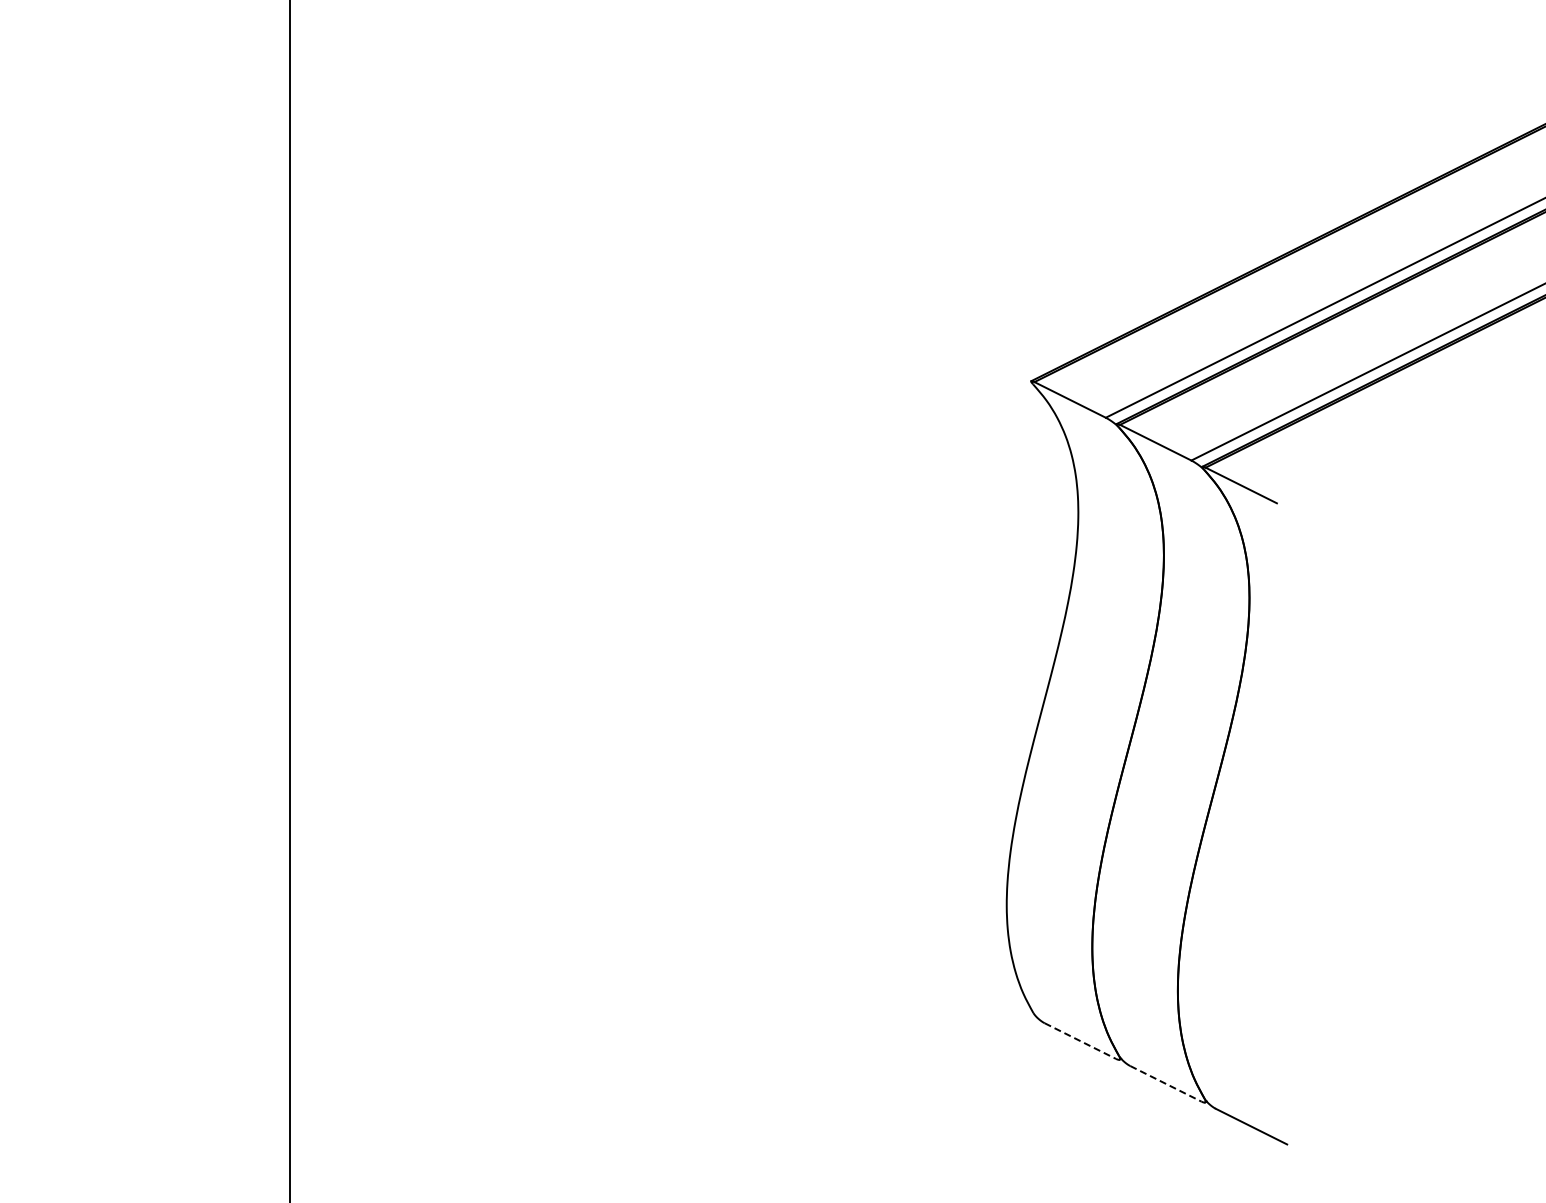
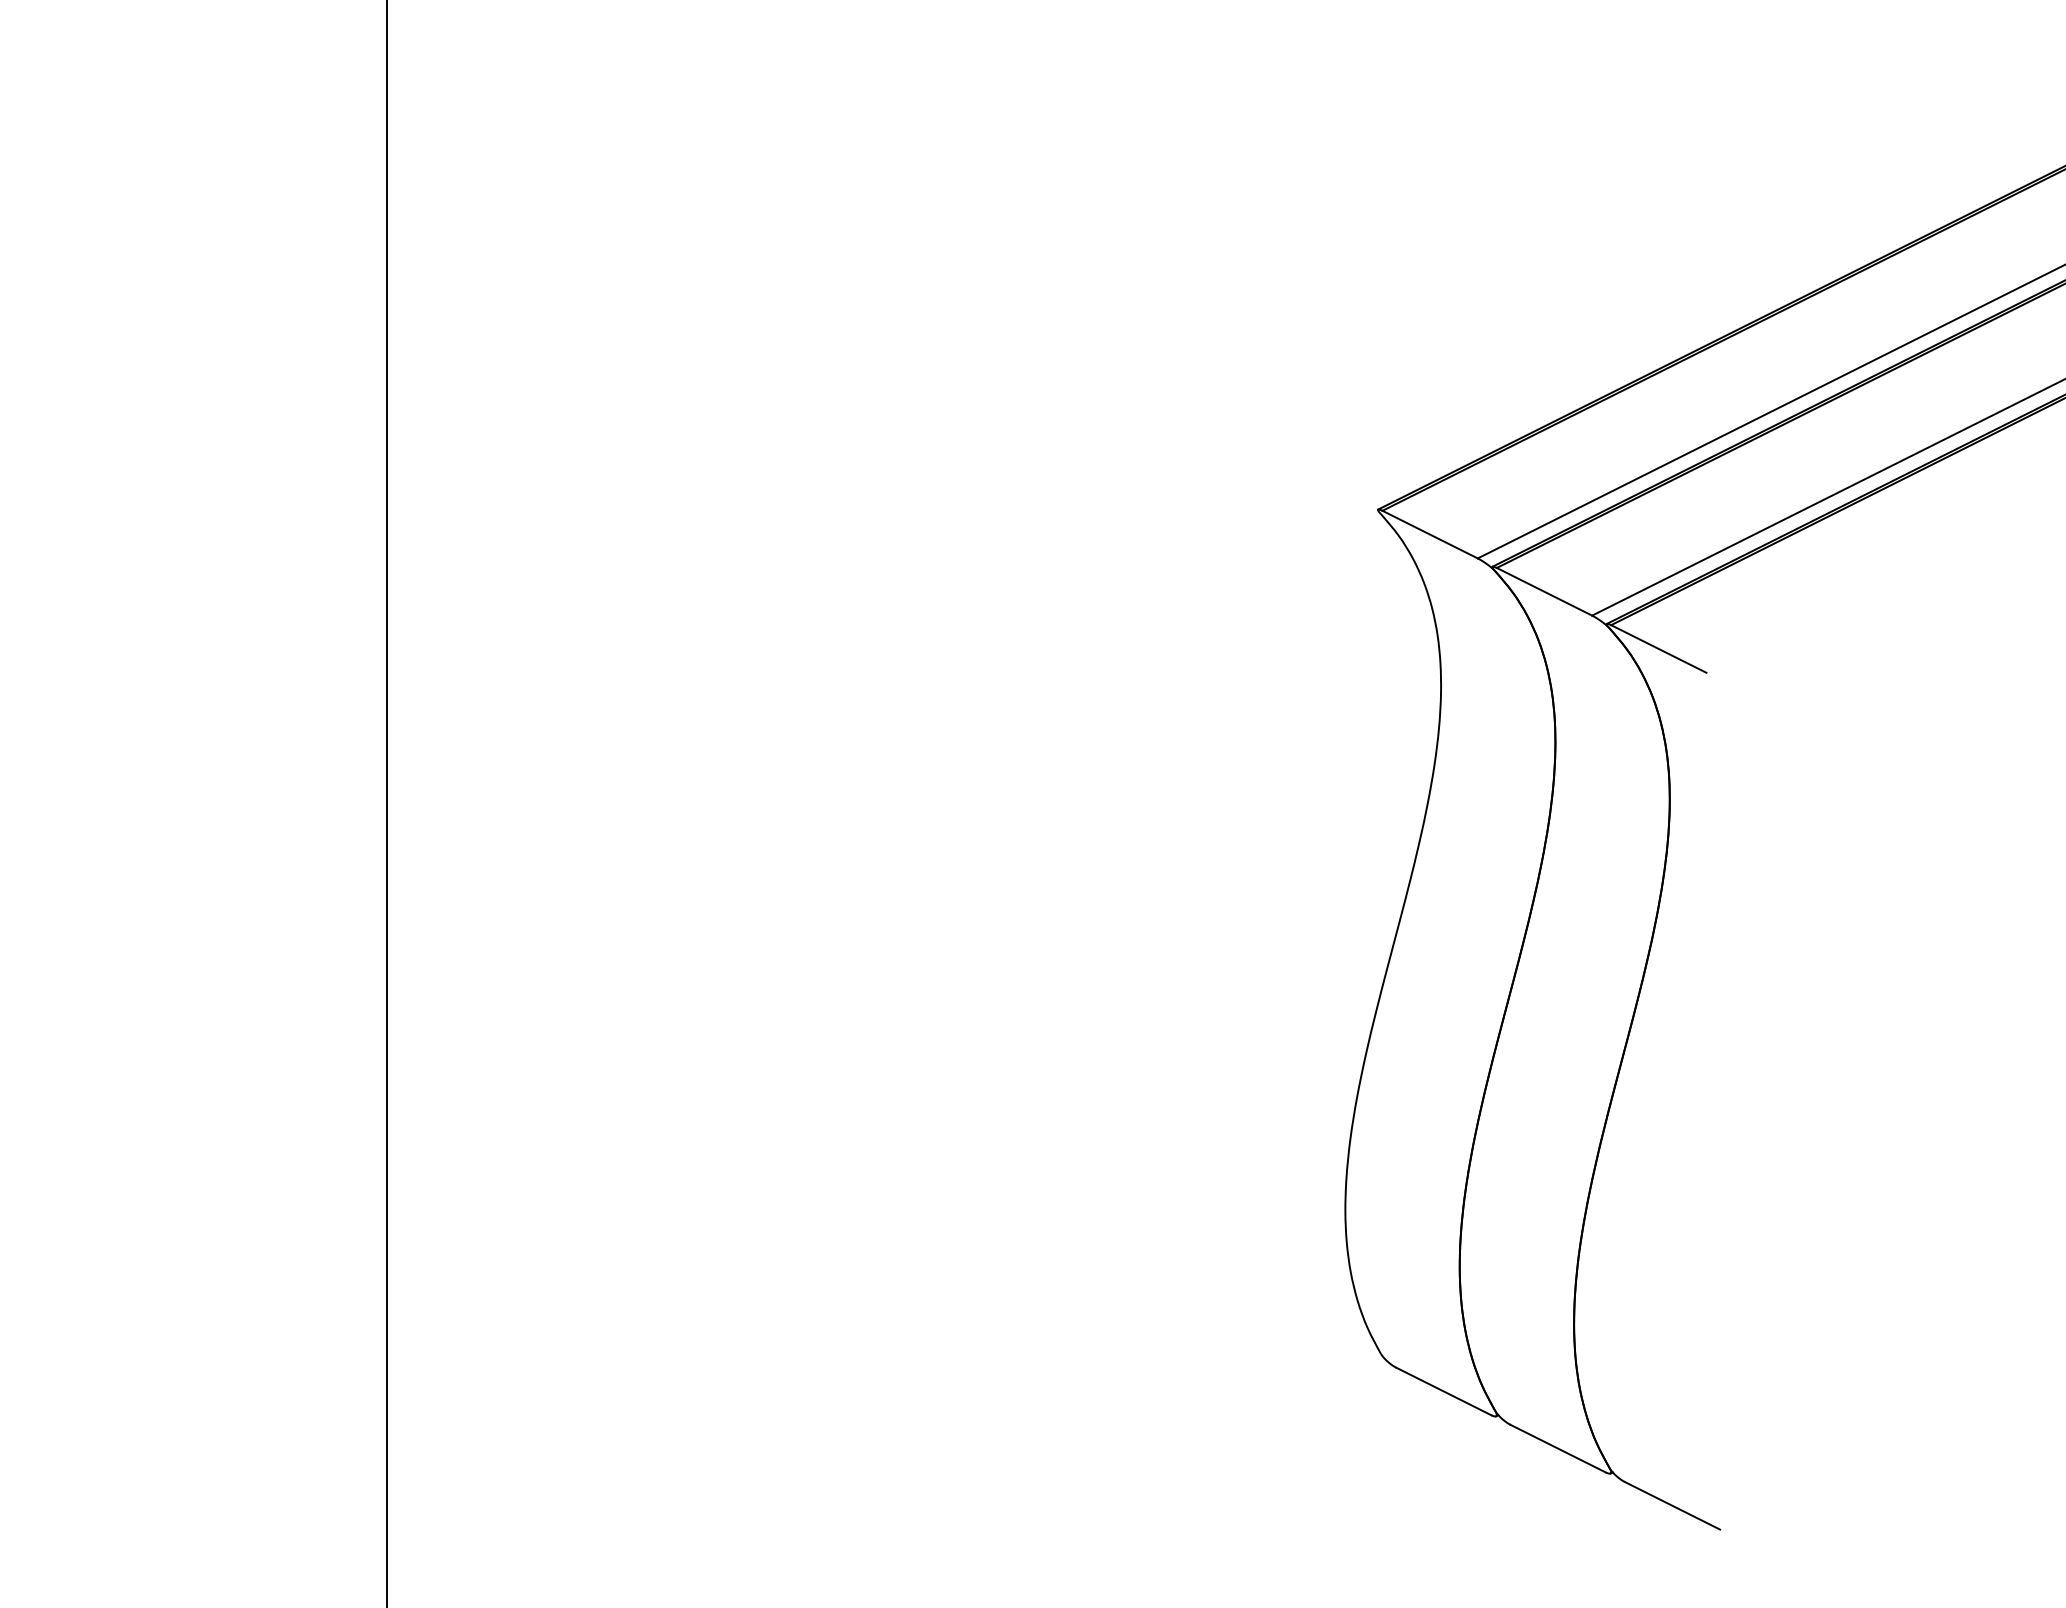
line: (1080, 1041) -> (1443, 1392), dashed -> solid
line: (1165, 1083) -> (1557, 1448), dashed -> solid

